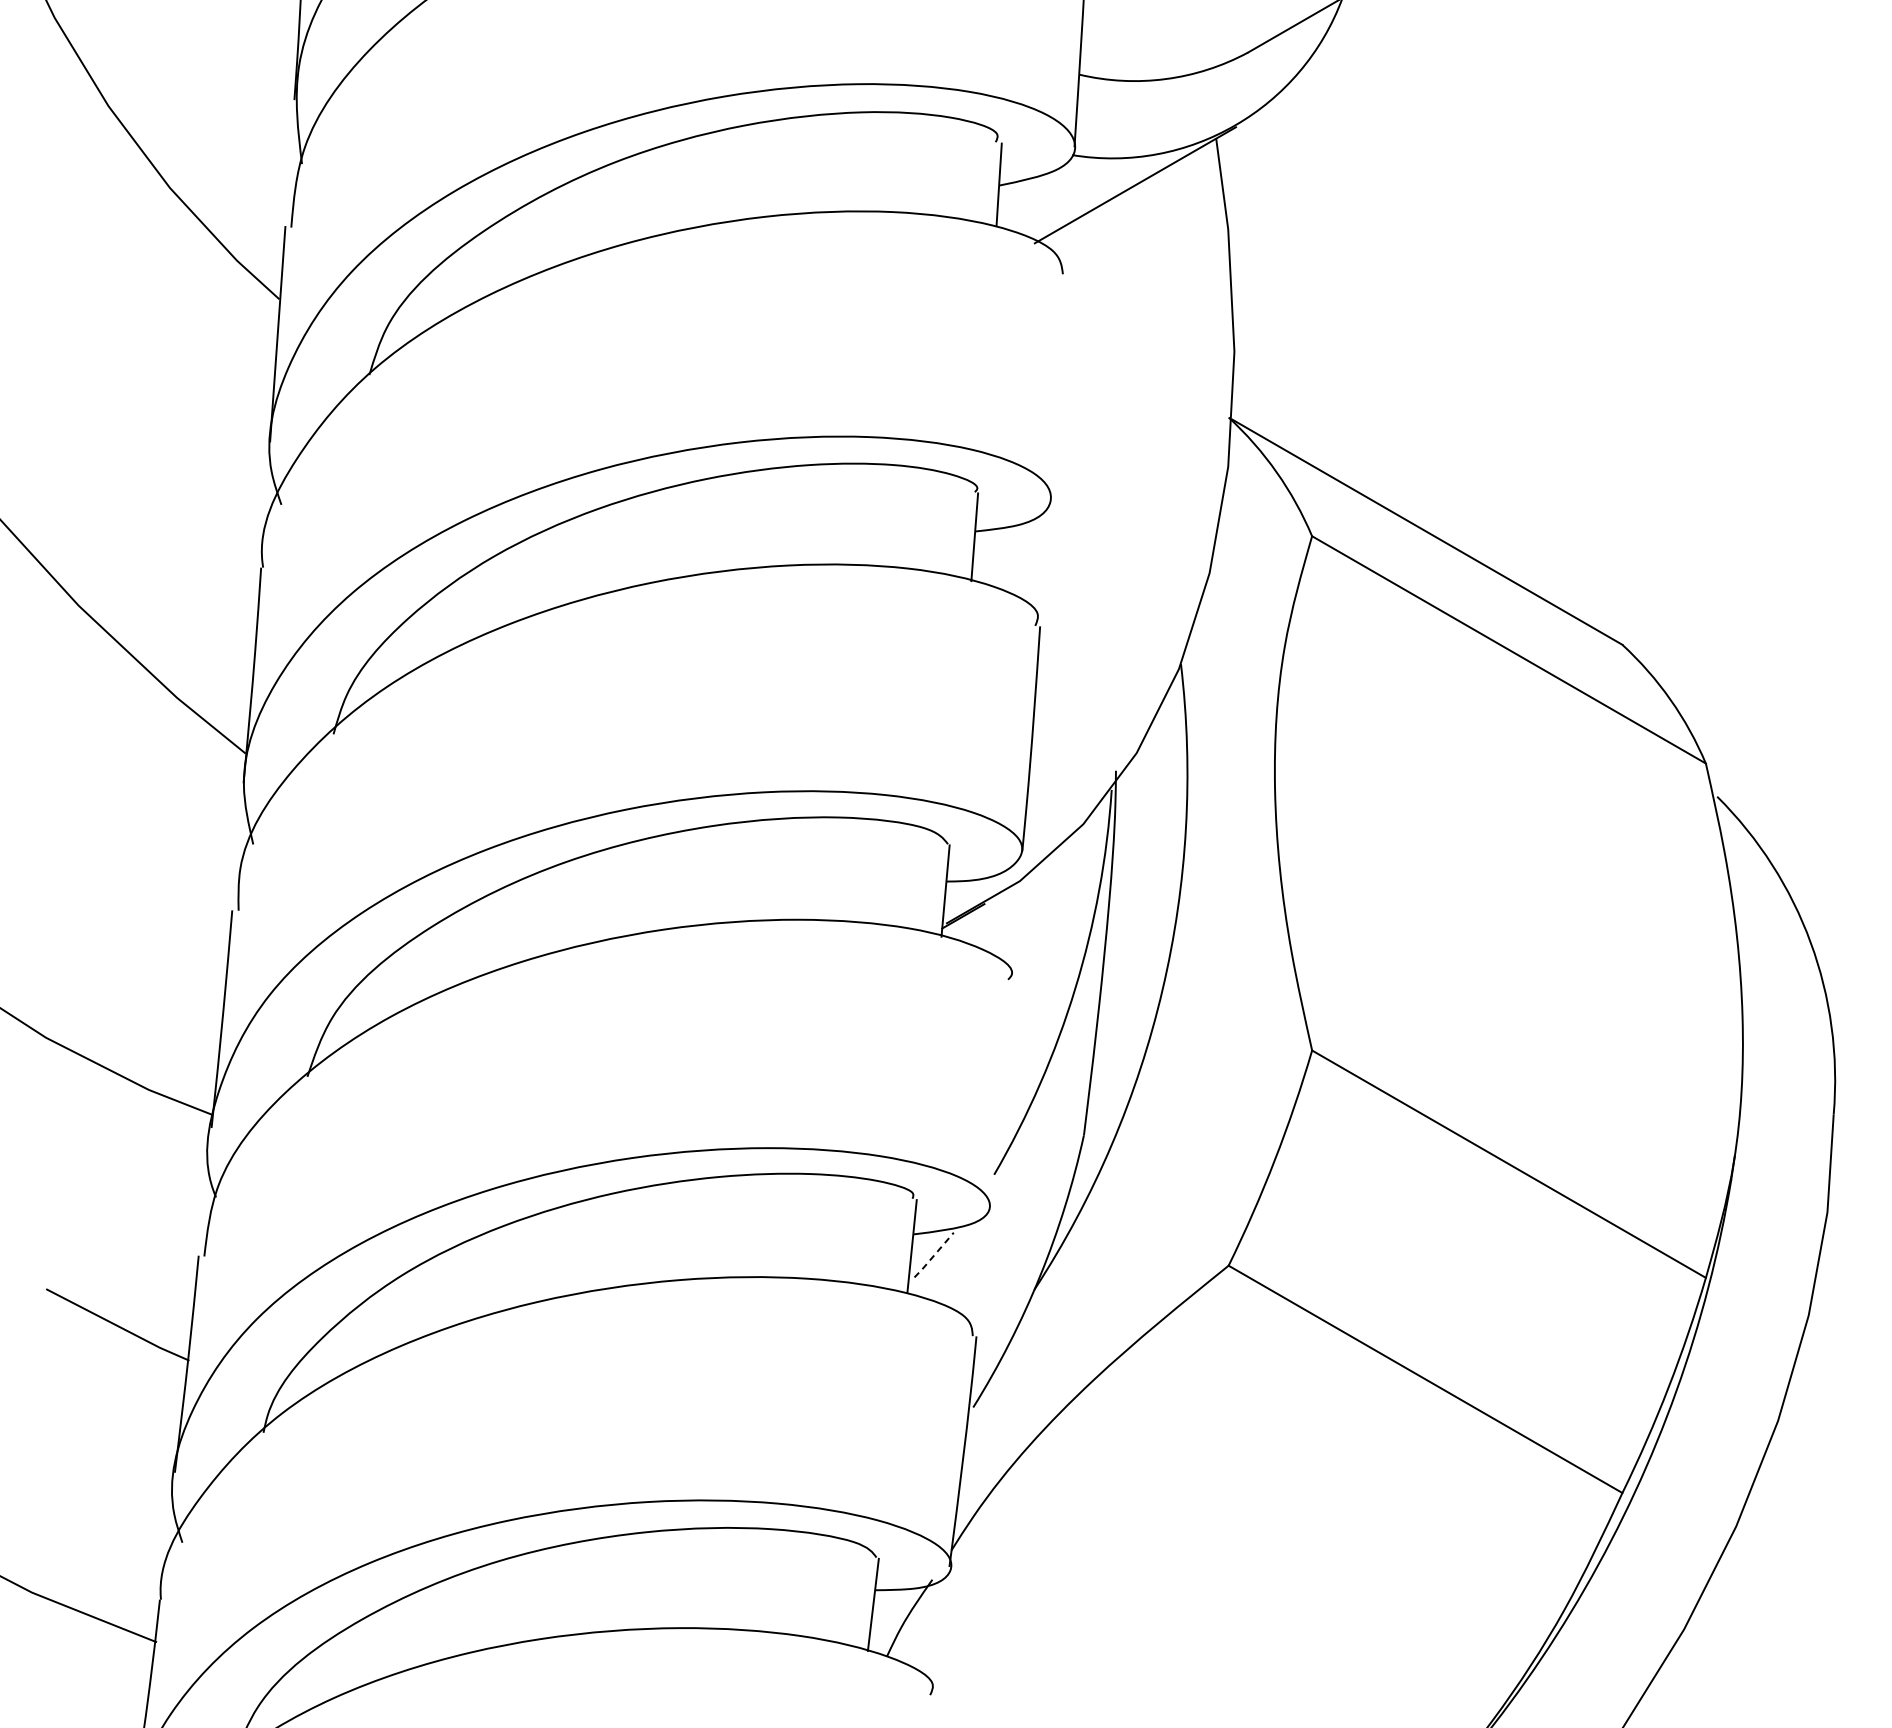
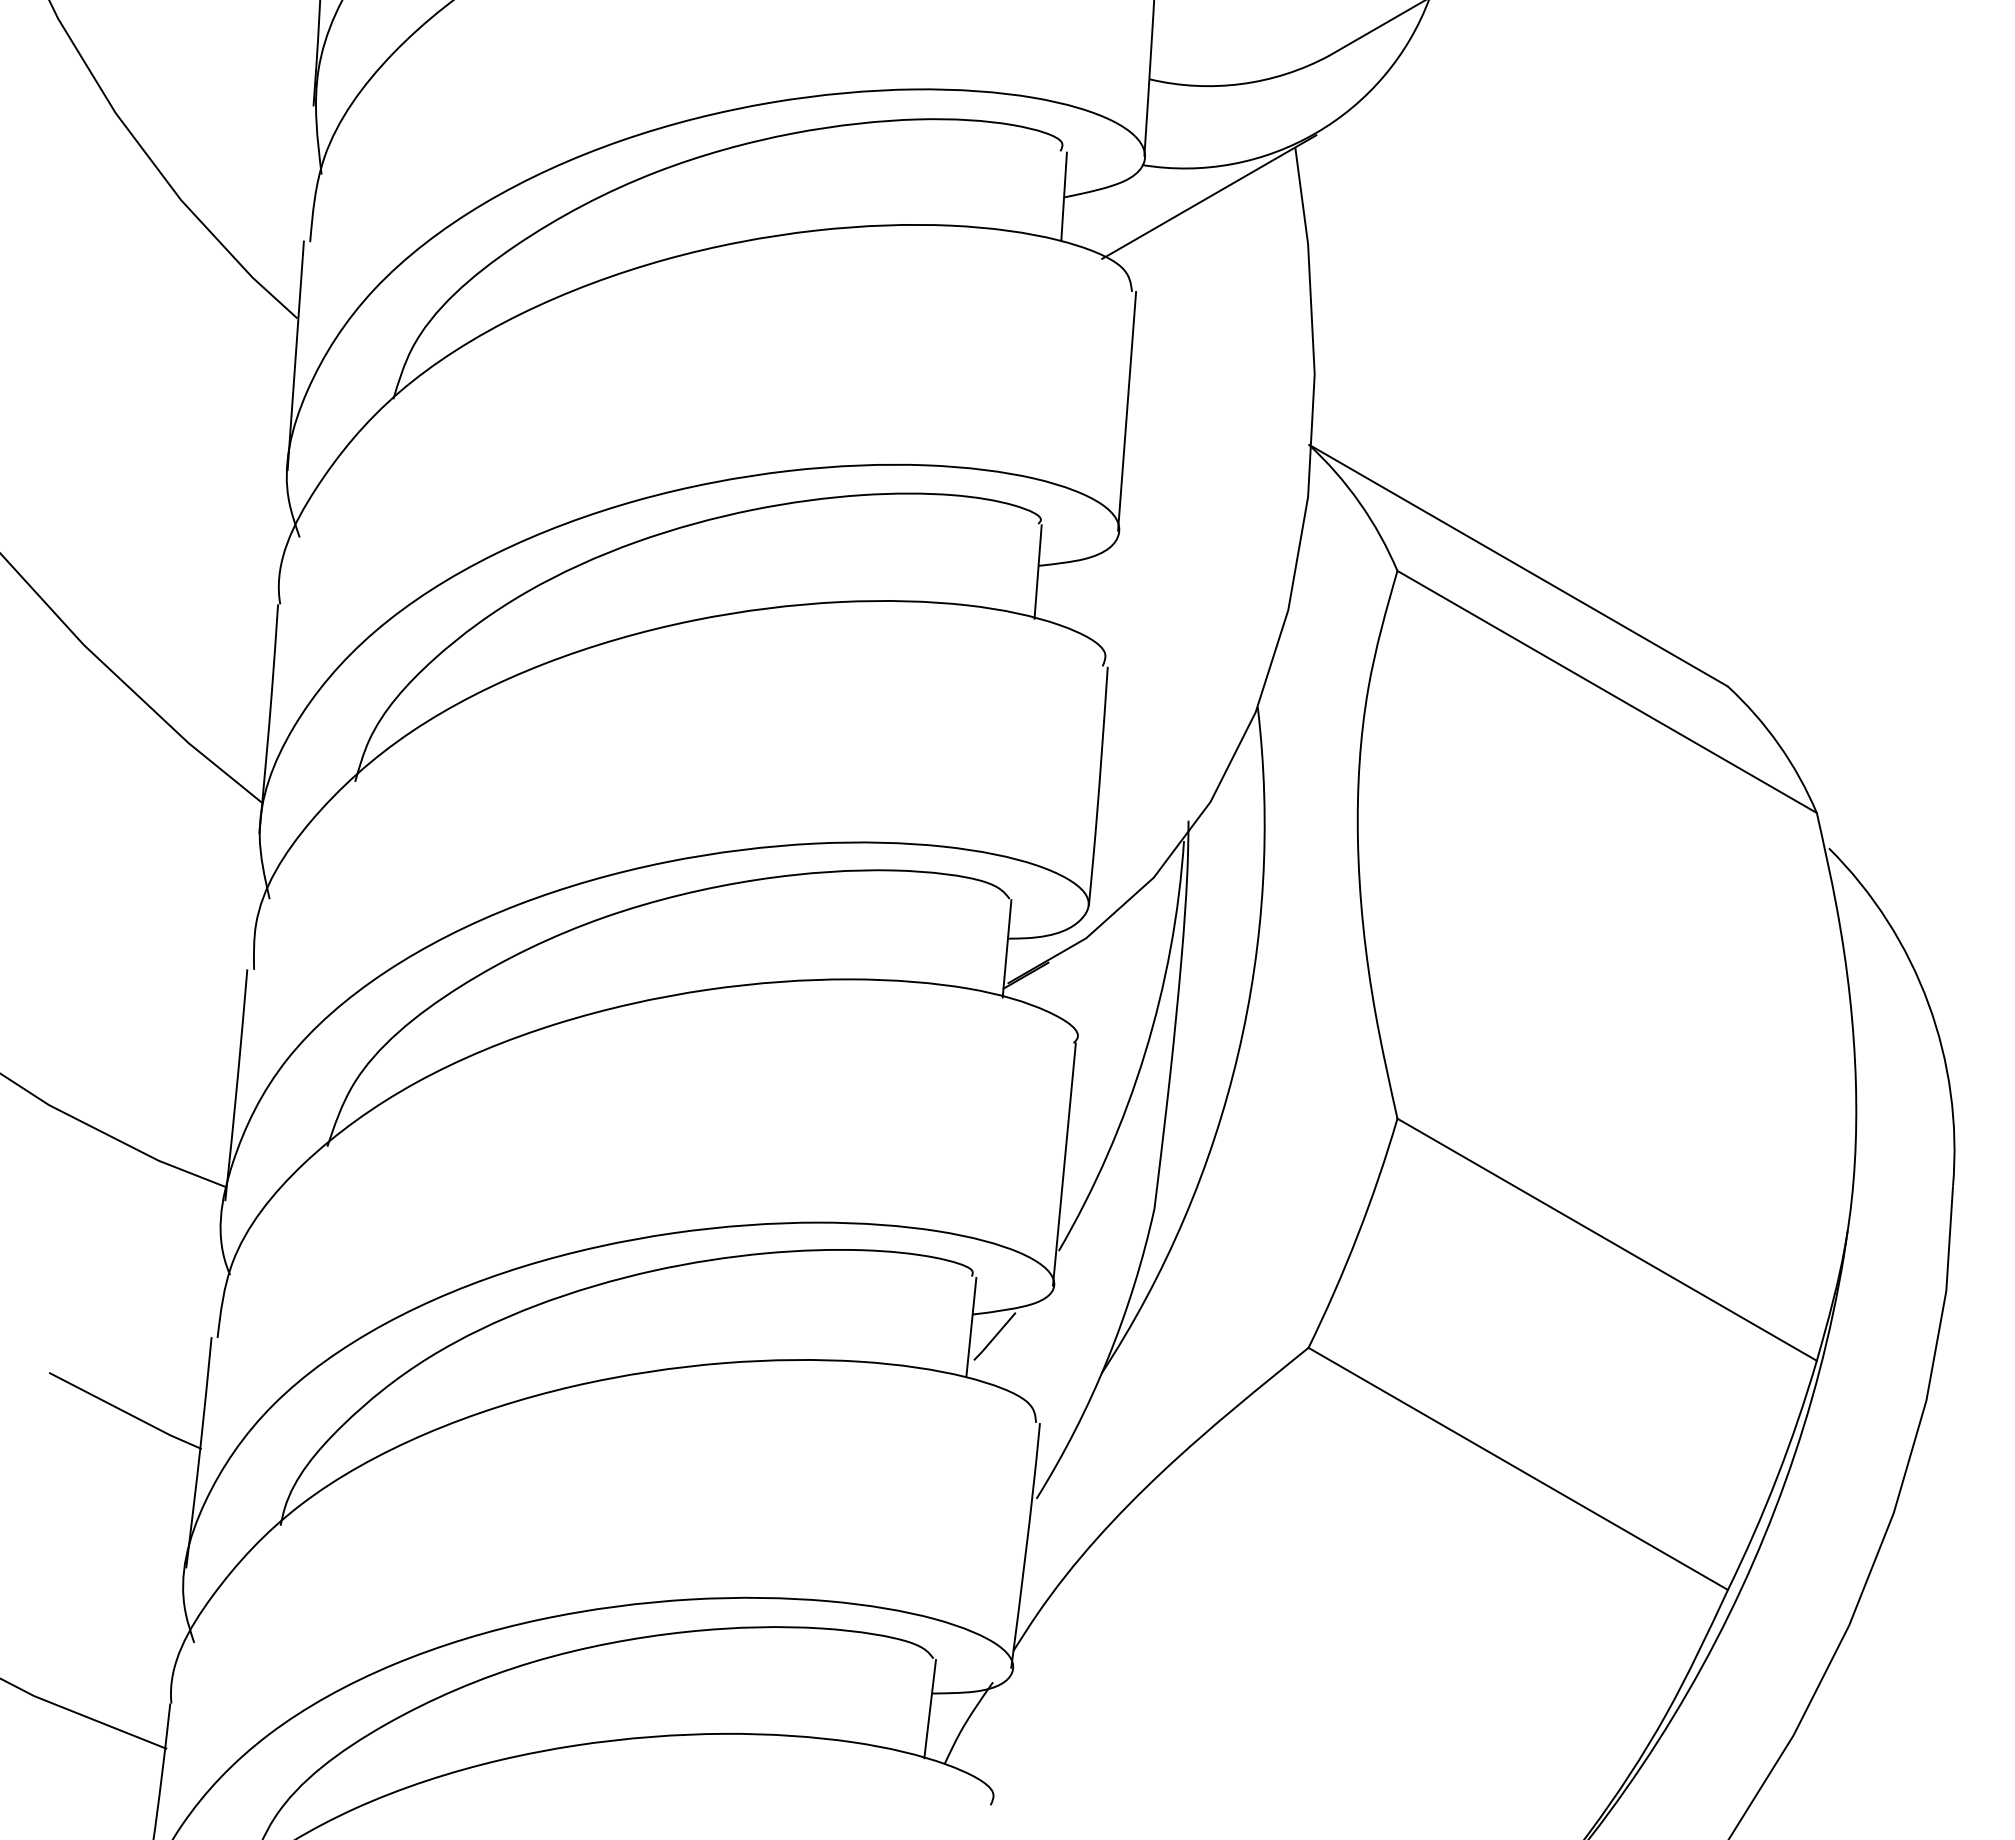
line: (1058, 386) -> (1127, 411), added
line: (998, 1093) -> (1063, 1164), added
line: (933, 1255) -> (994, 1337), dashed -> solid

